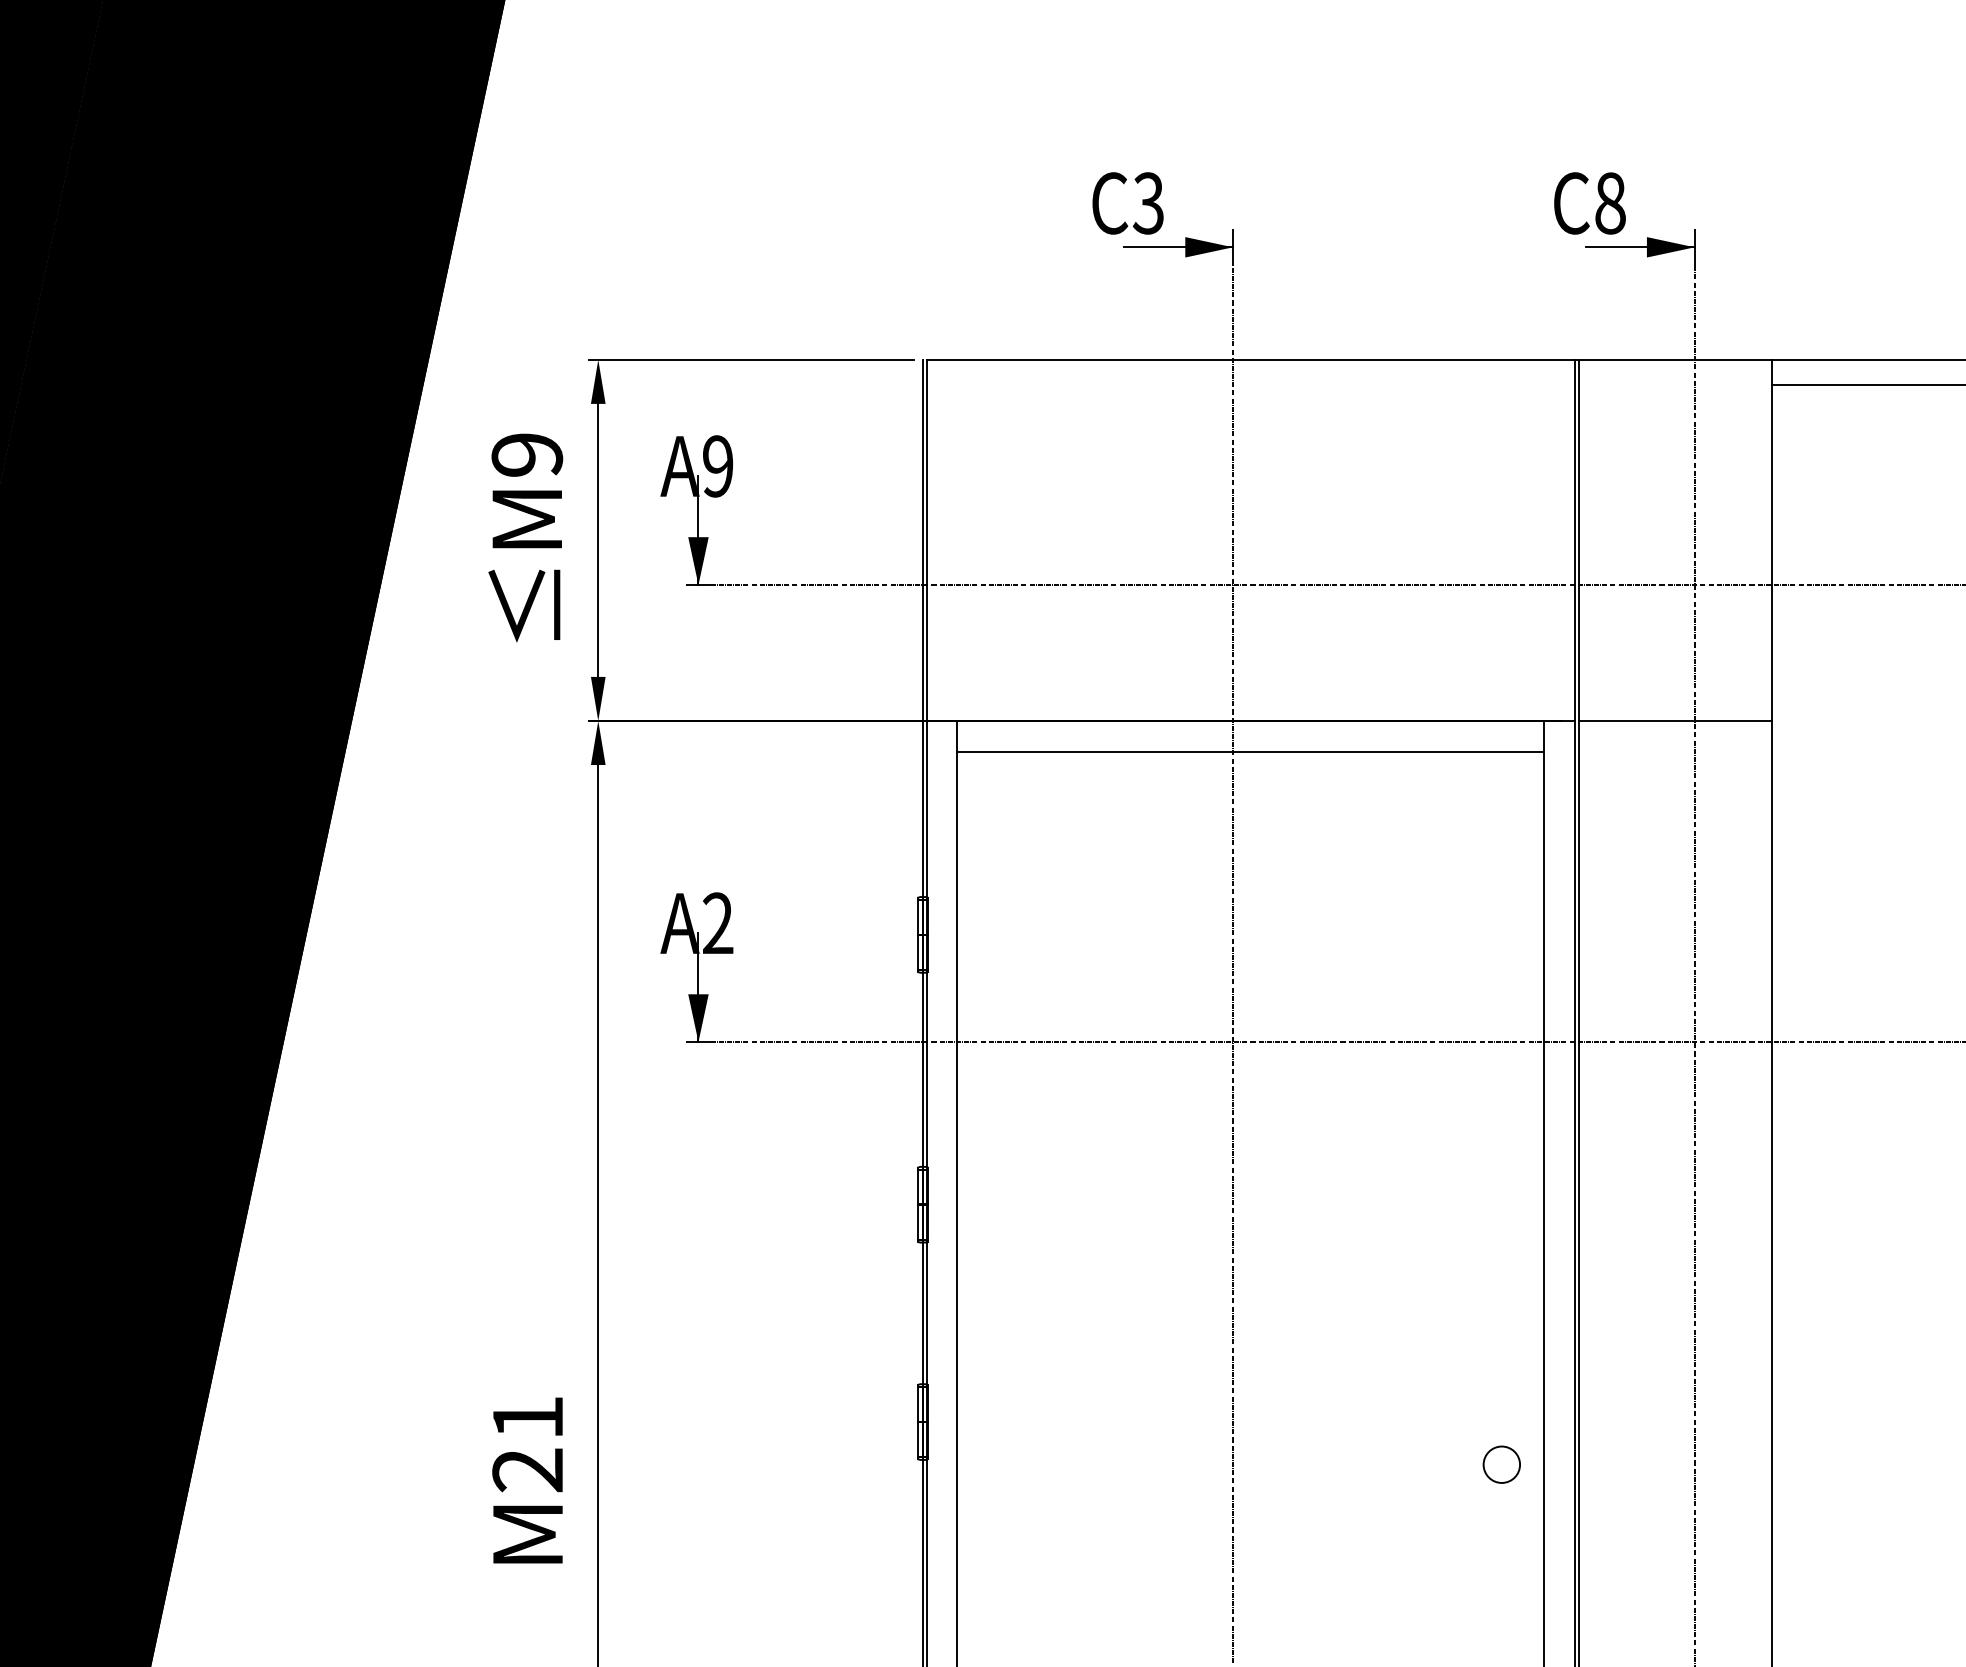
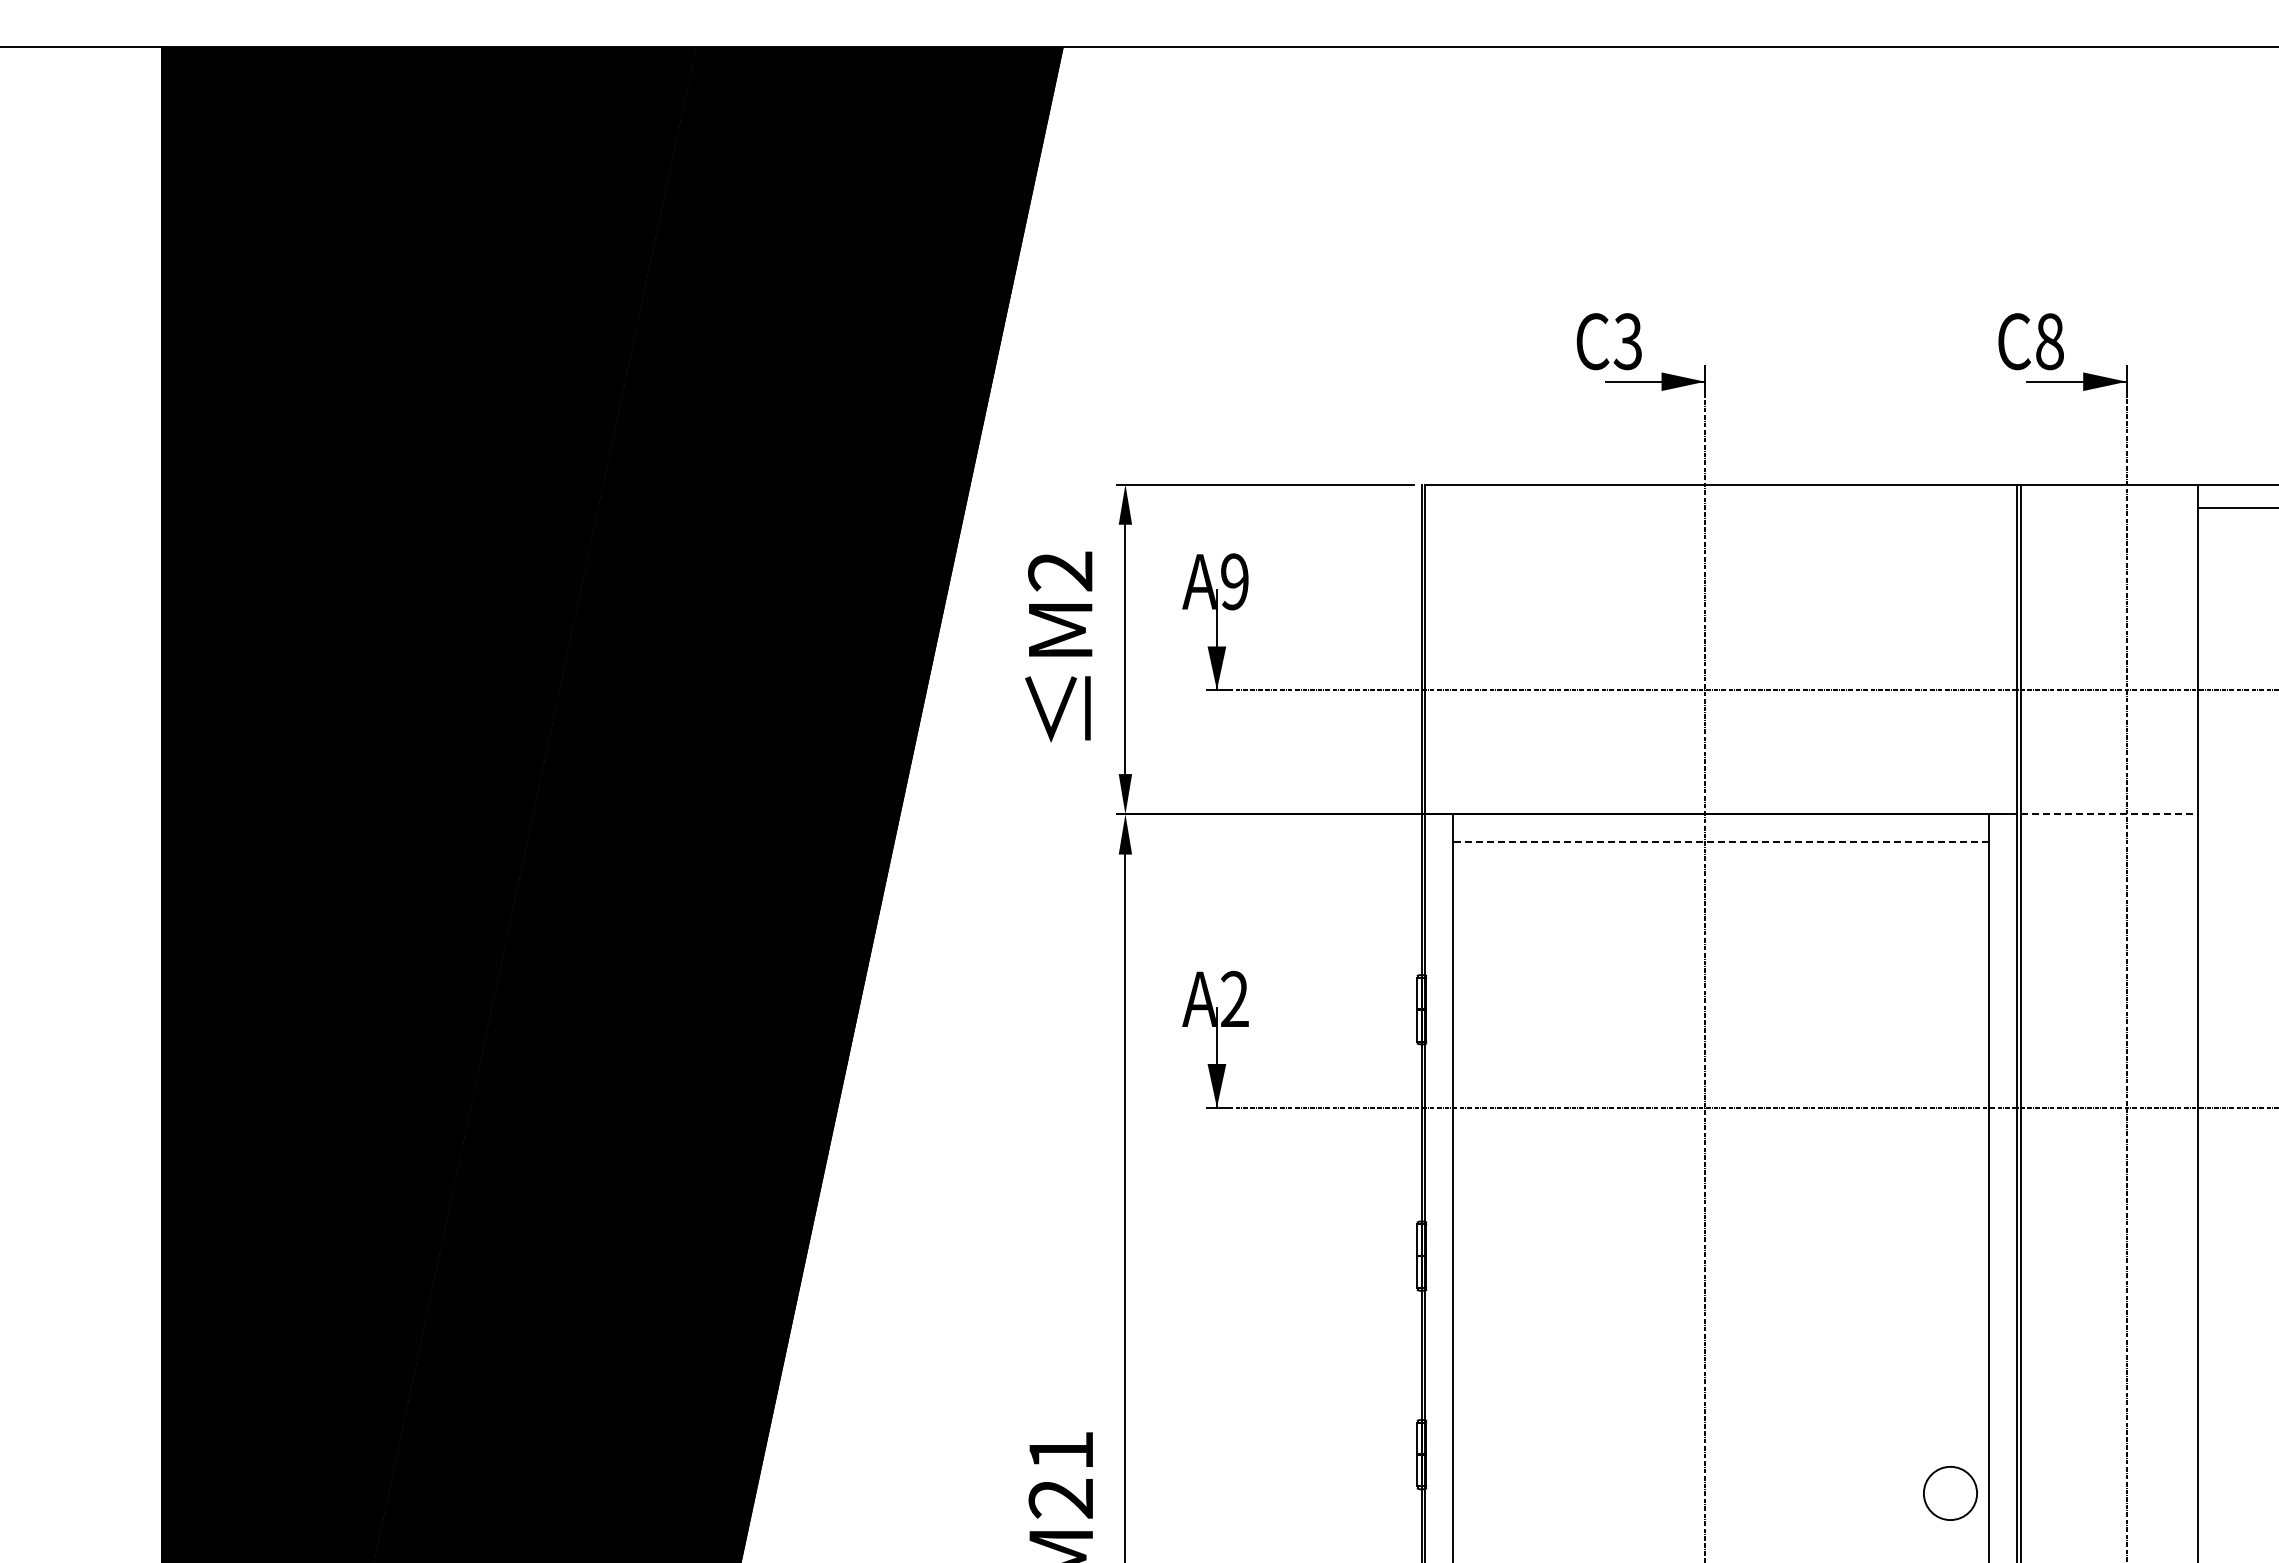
text: (527, 455) -> (1060, 571), M9 -> M2
line: (1675, 721) -> (2109, 814), solid -> dashed
line: (1249, 751) -> (1720, 842), solid -> dashed
circle: (1501, 1464) -> (1950, 1493), size x1.6

